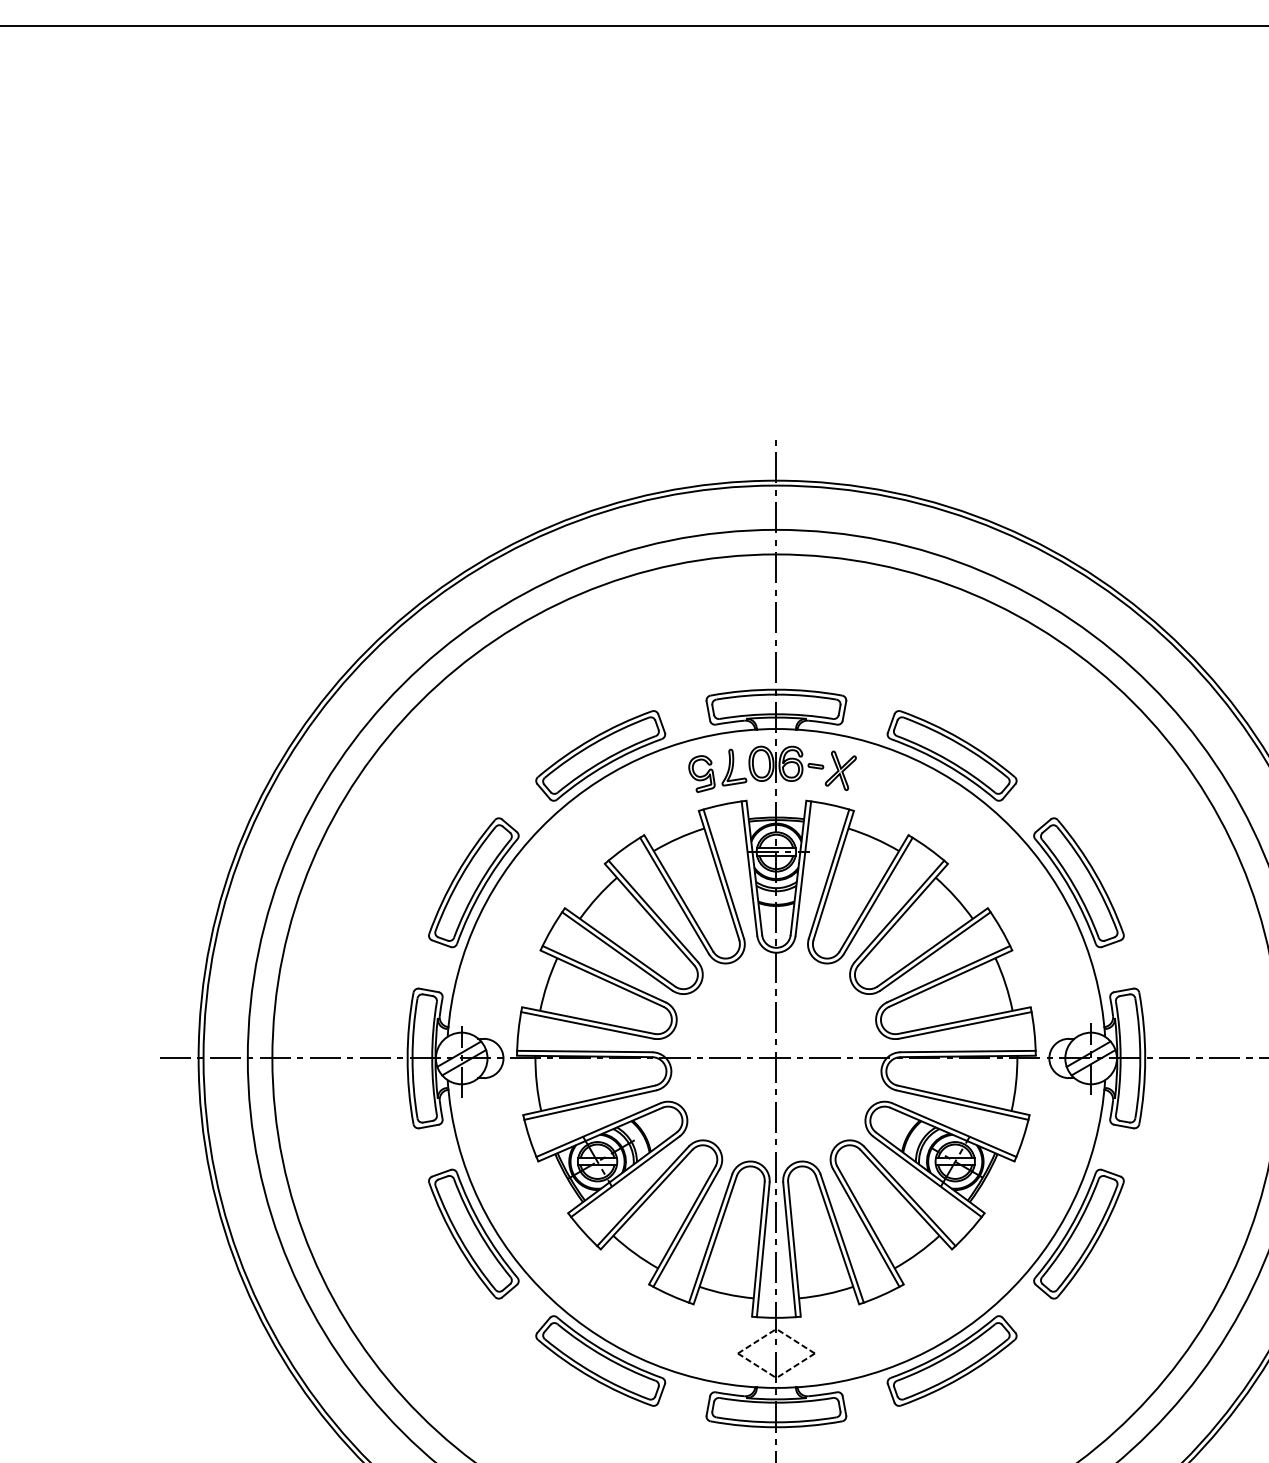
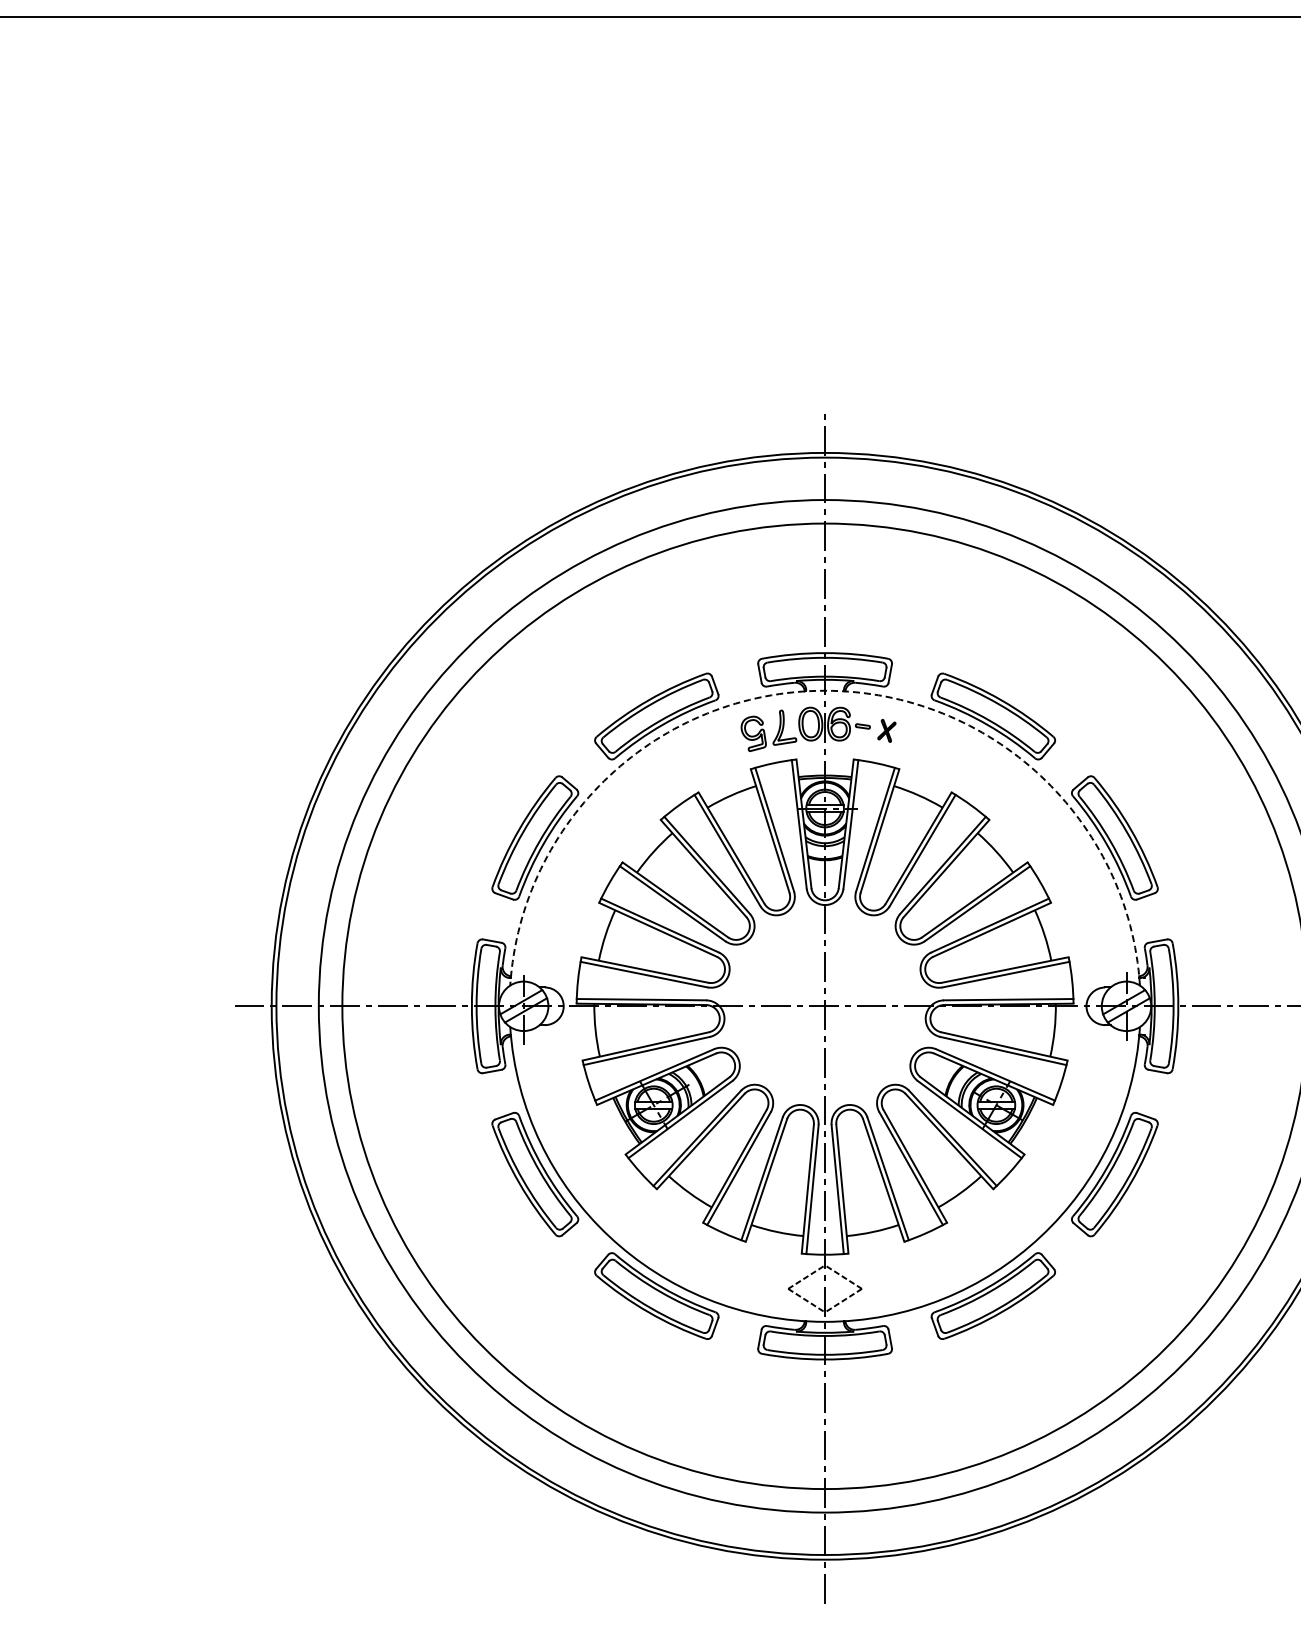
arc: (776, 728) -> (825, 690), solid -> dashed
part: (840, 770) -> (886, 730), size x0.6

